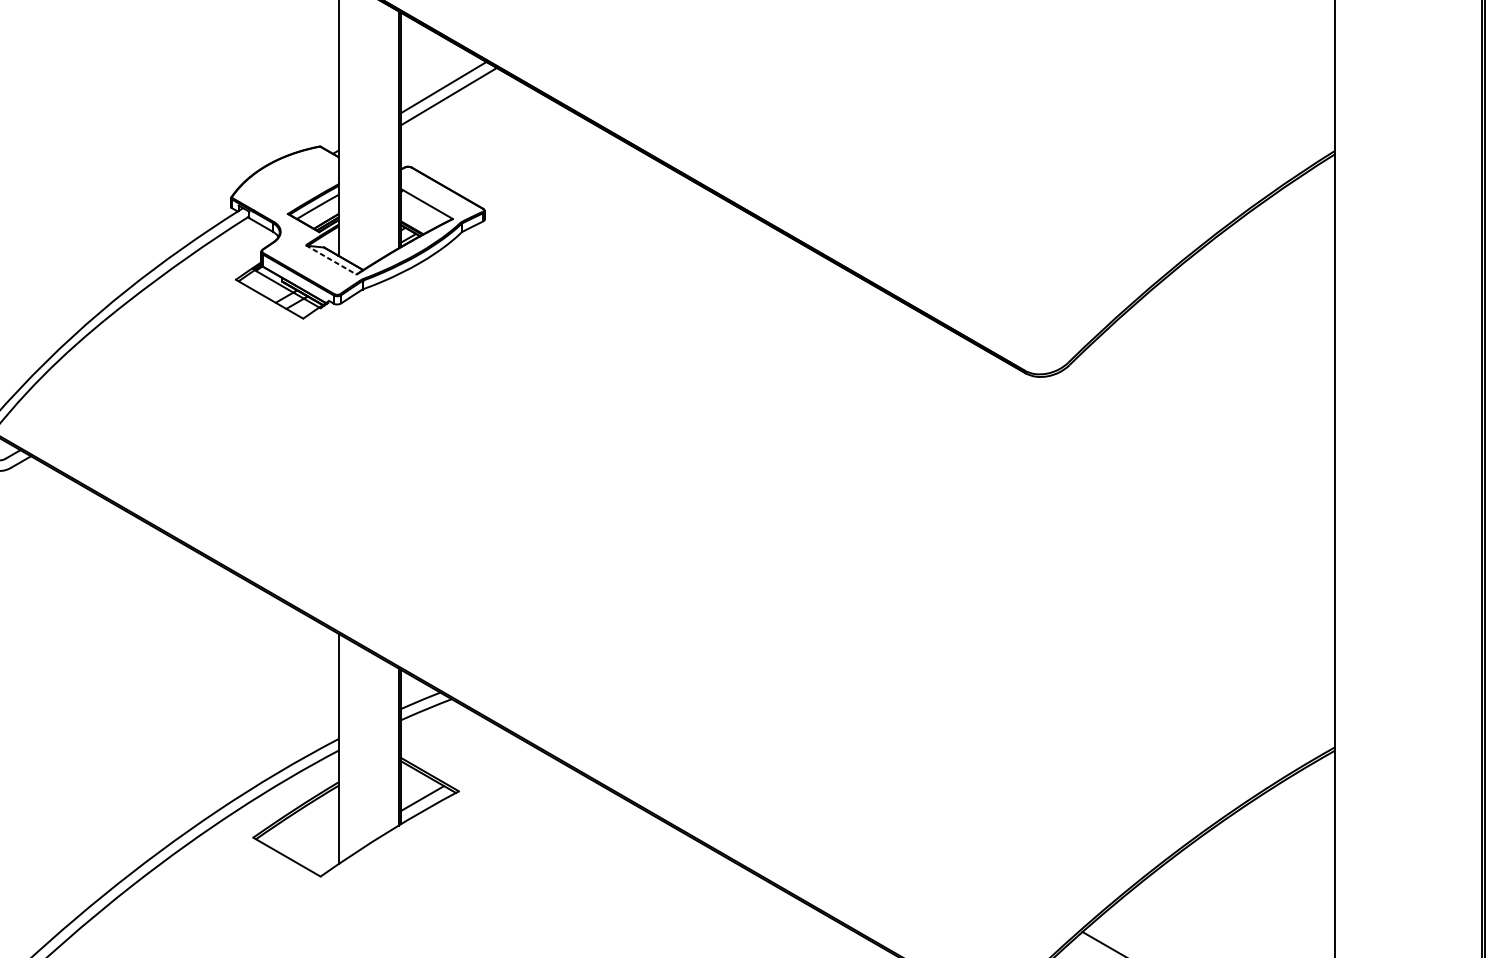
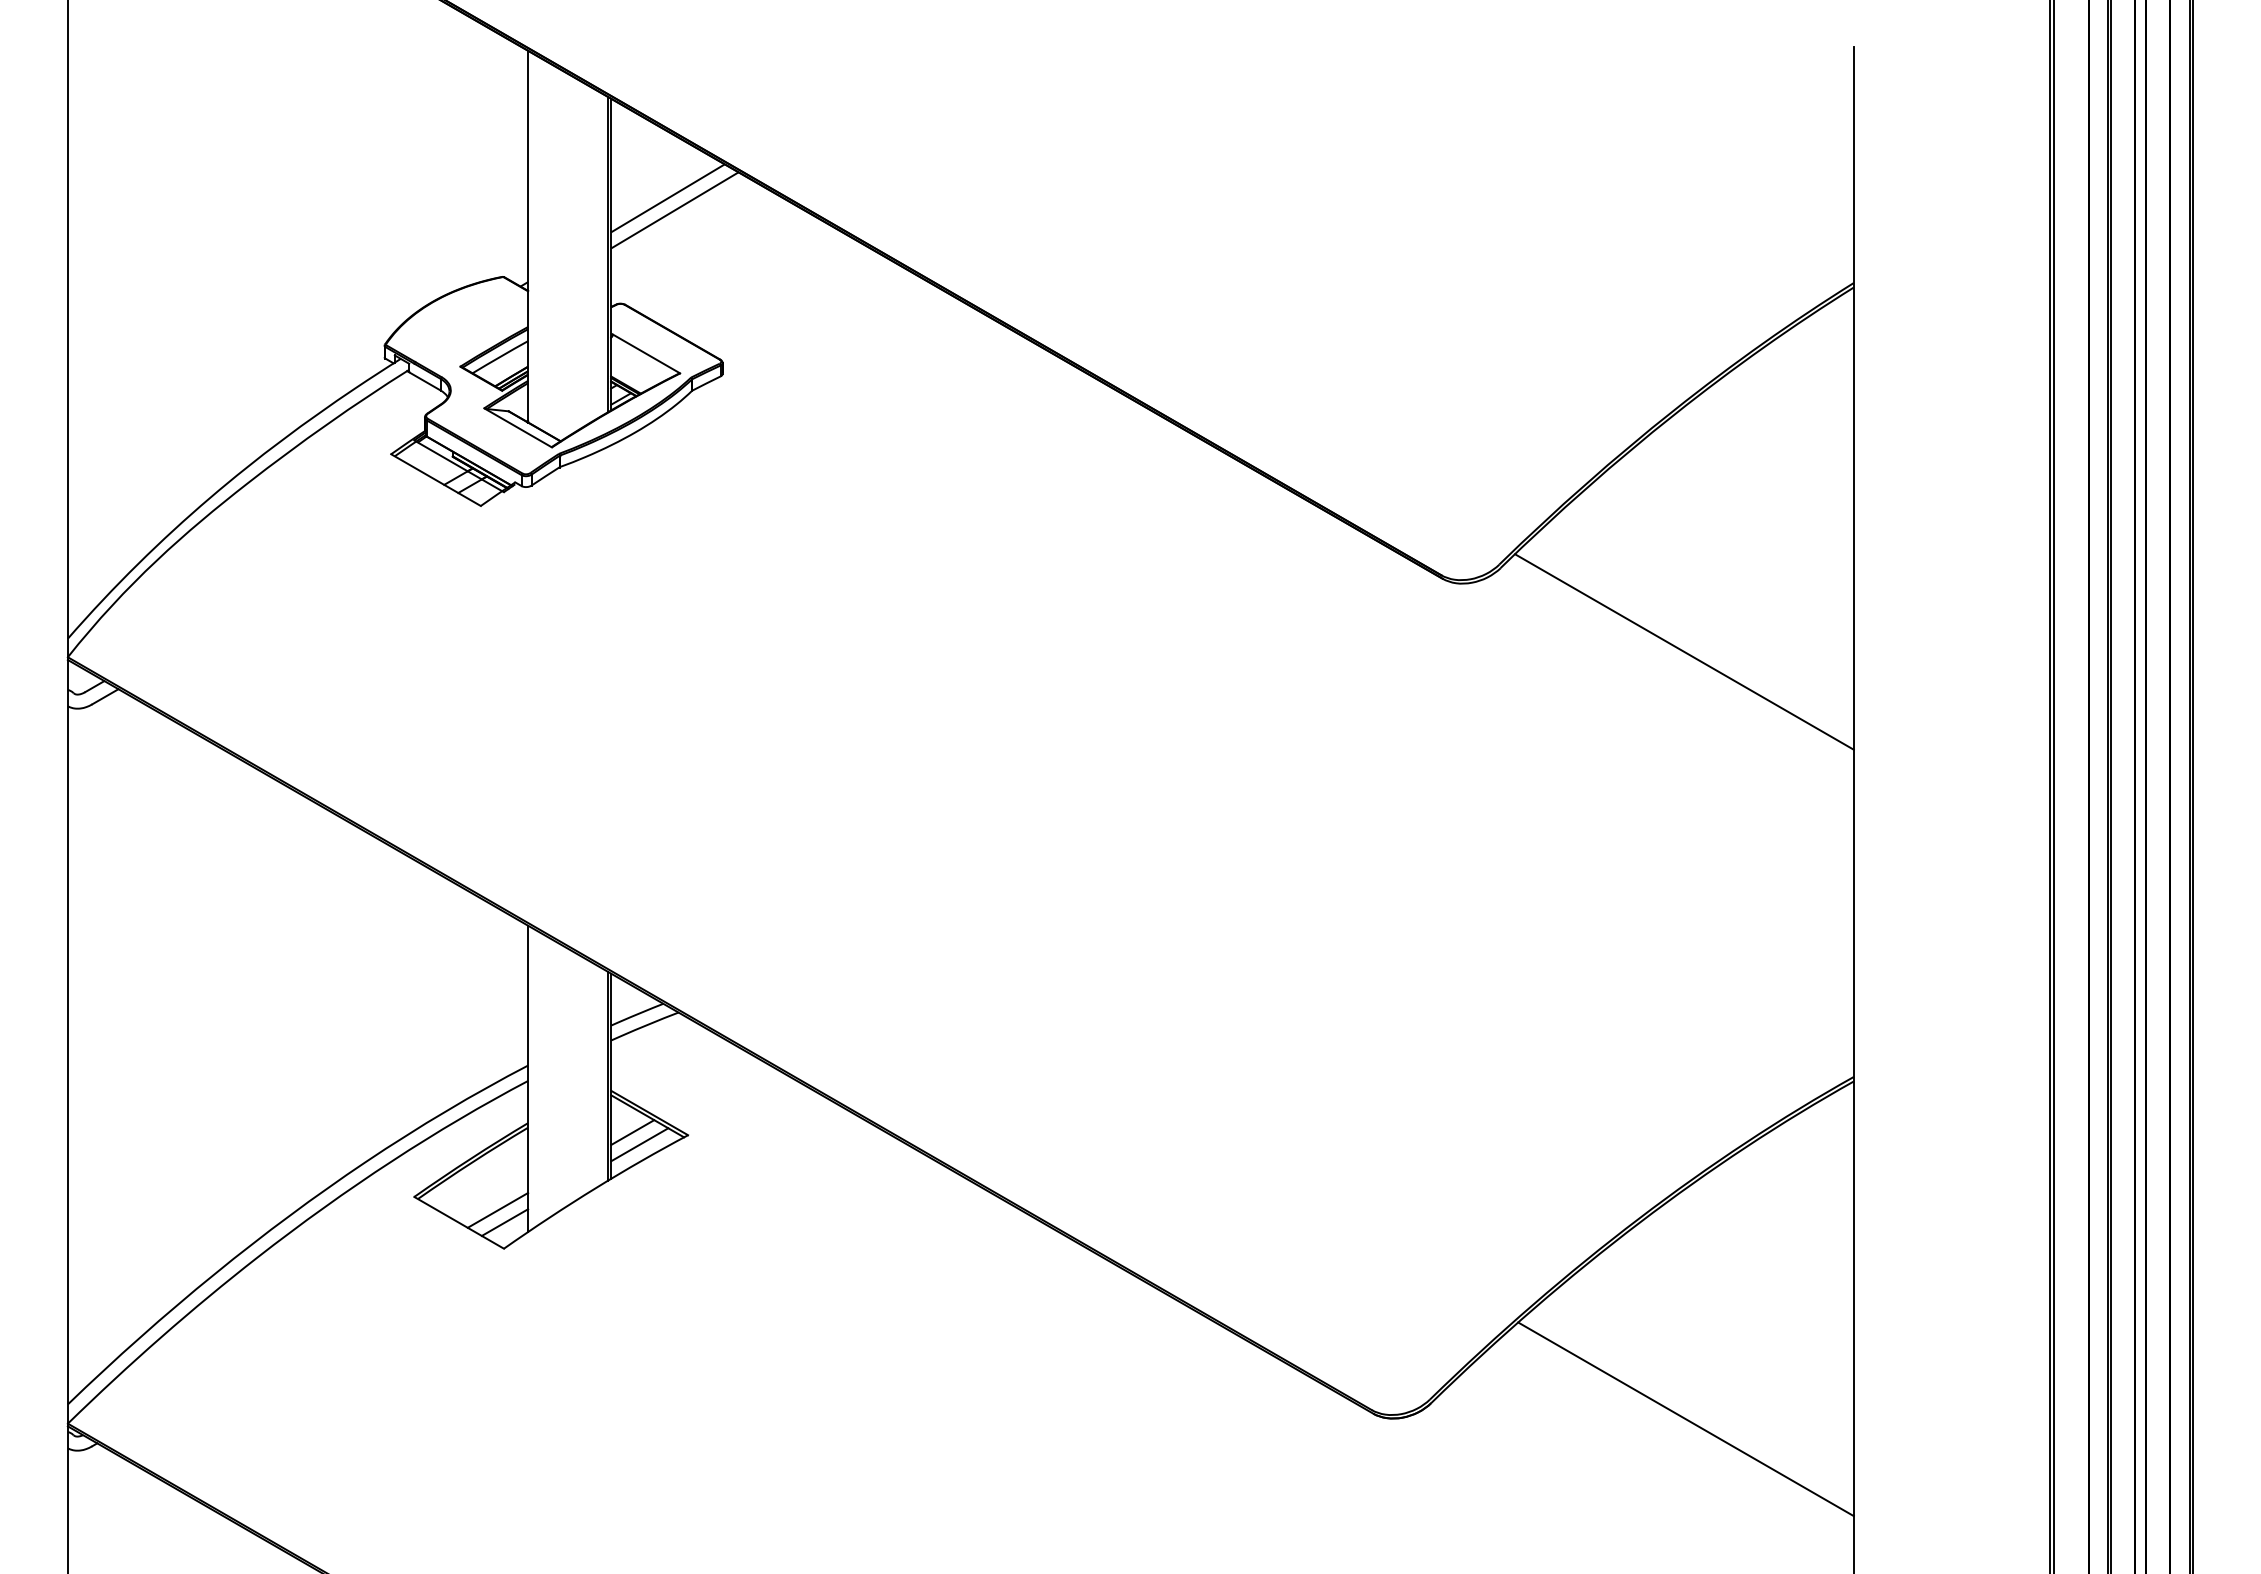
line: (331, 260) -> (518, 428), dashed -> solid
line: (1207, 427) -> (1684, 651), added
line: (417, 789) -> (632, 1132), added
line: (315, 847) -> (497, 1209), added
line: (321, 856) -> (504, 1222), added

